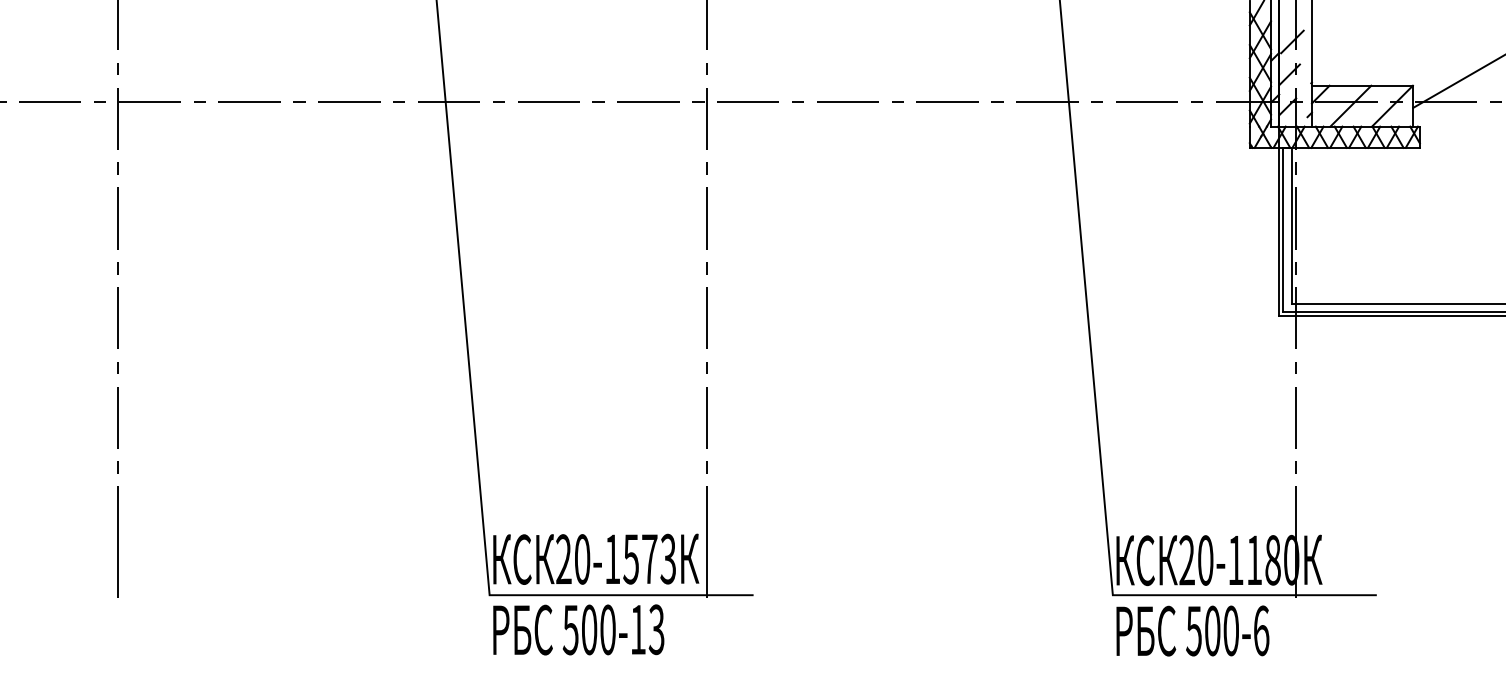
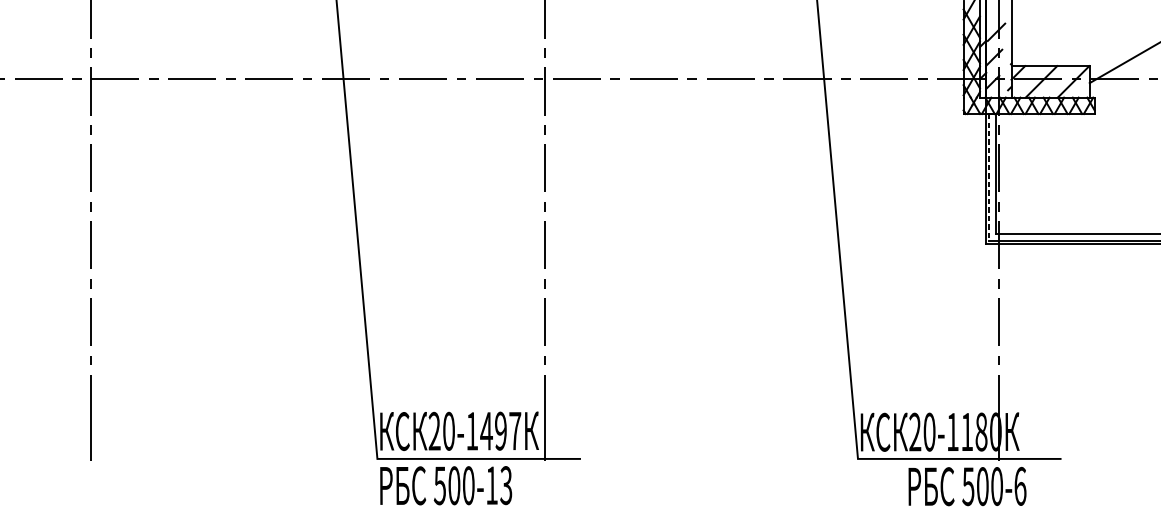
line: (1283, 230) -> (989, 177), solid -> dashed
text: (649, 558) -> (500, 430), 20-1573 -> 20-1497
text: (1192, 630) -> (967, 486), moved

